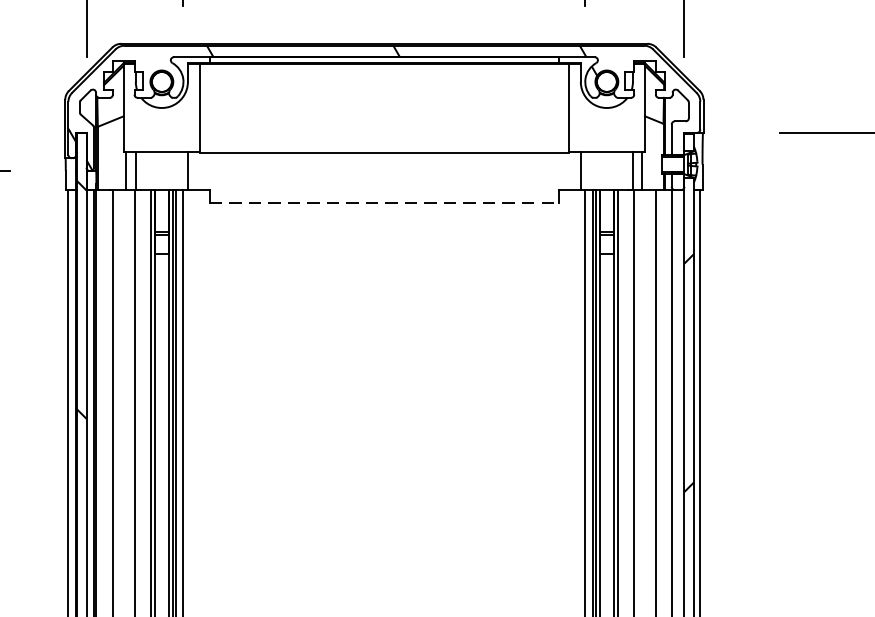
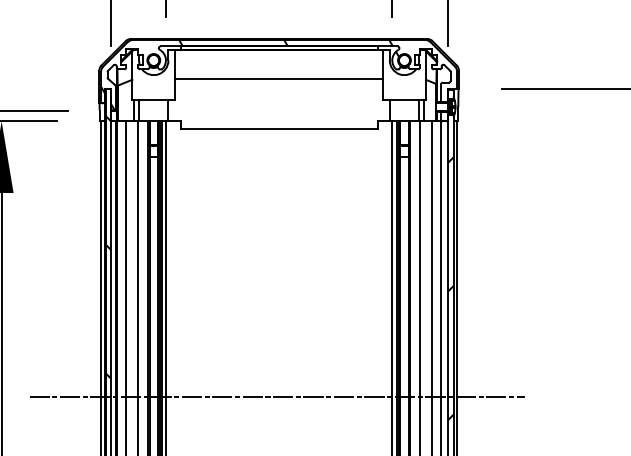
line: (383, 153) -> (278, 79), moved
line: (385, 202) -> (279, 128), dashed -> solid

